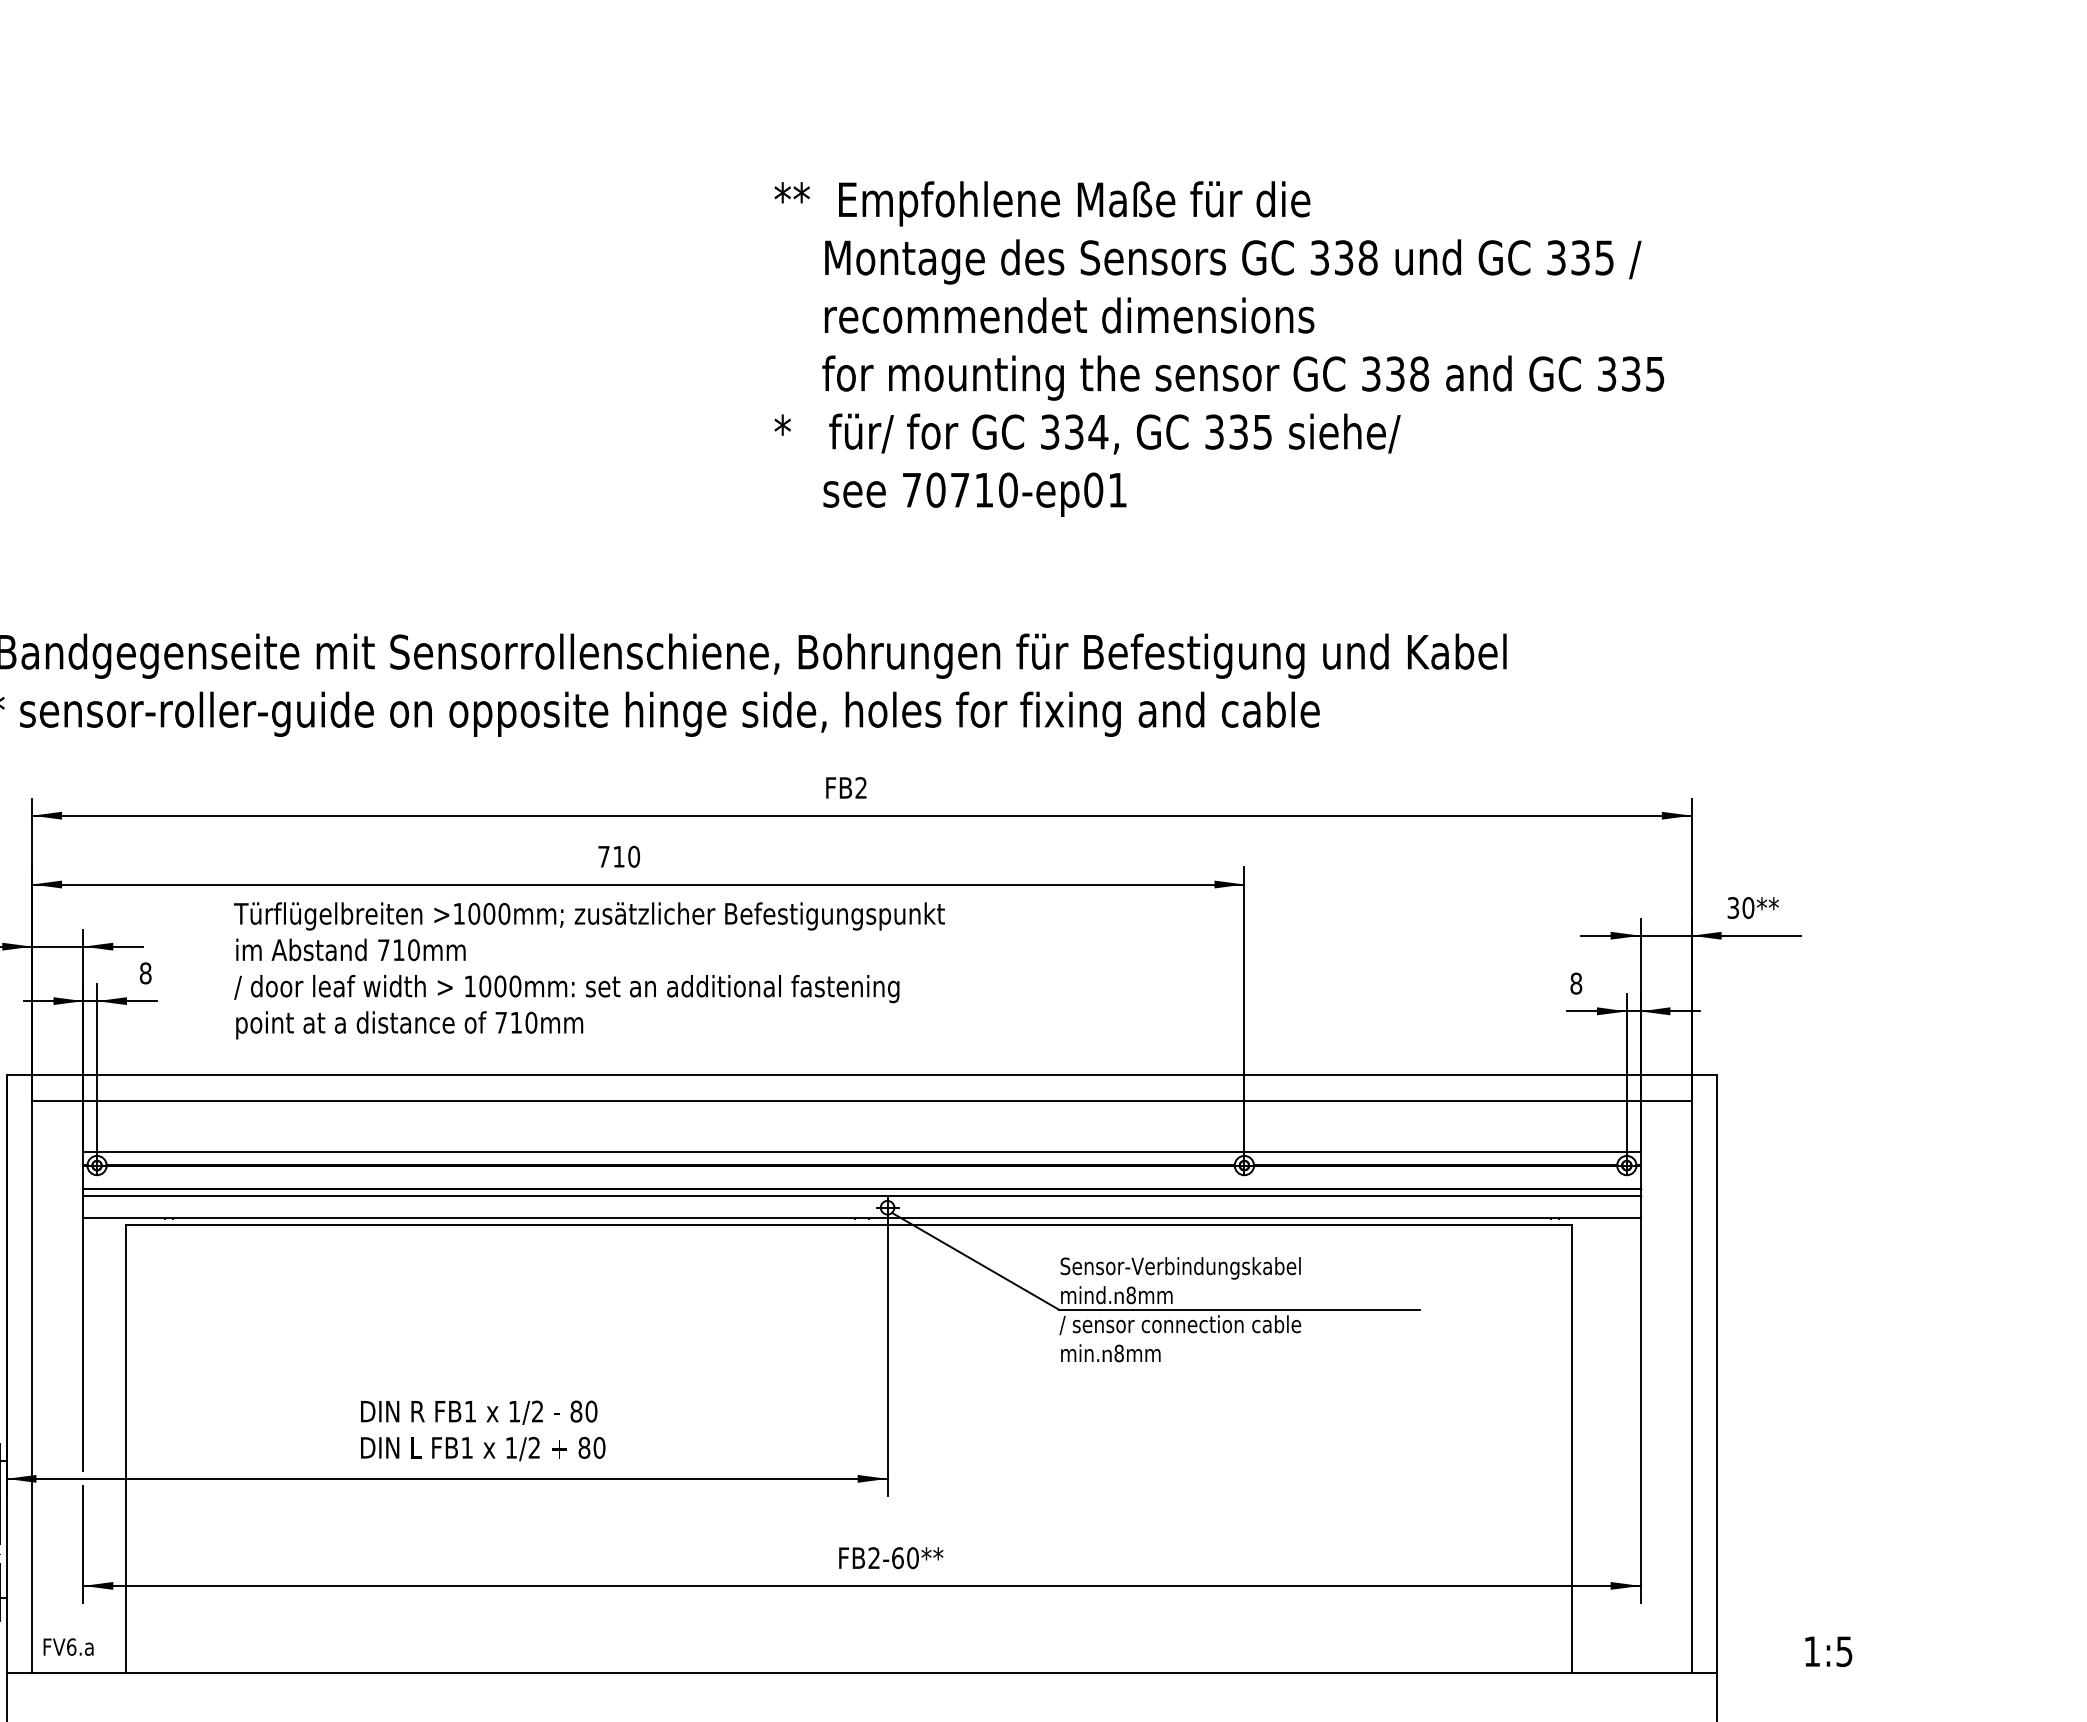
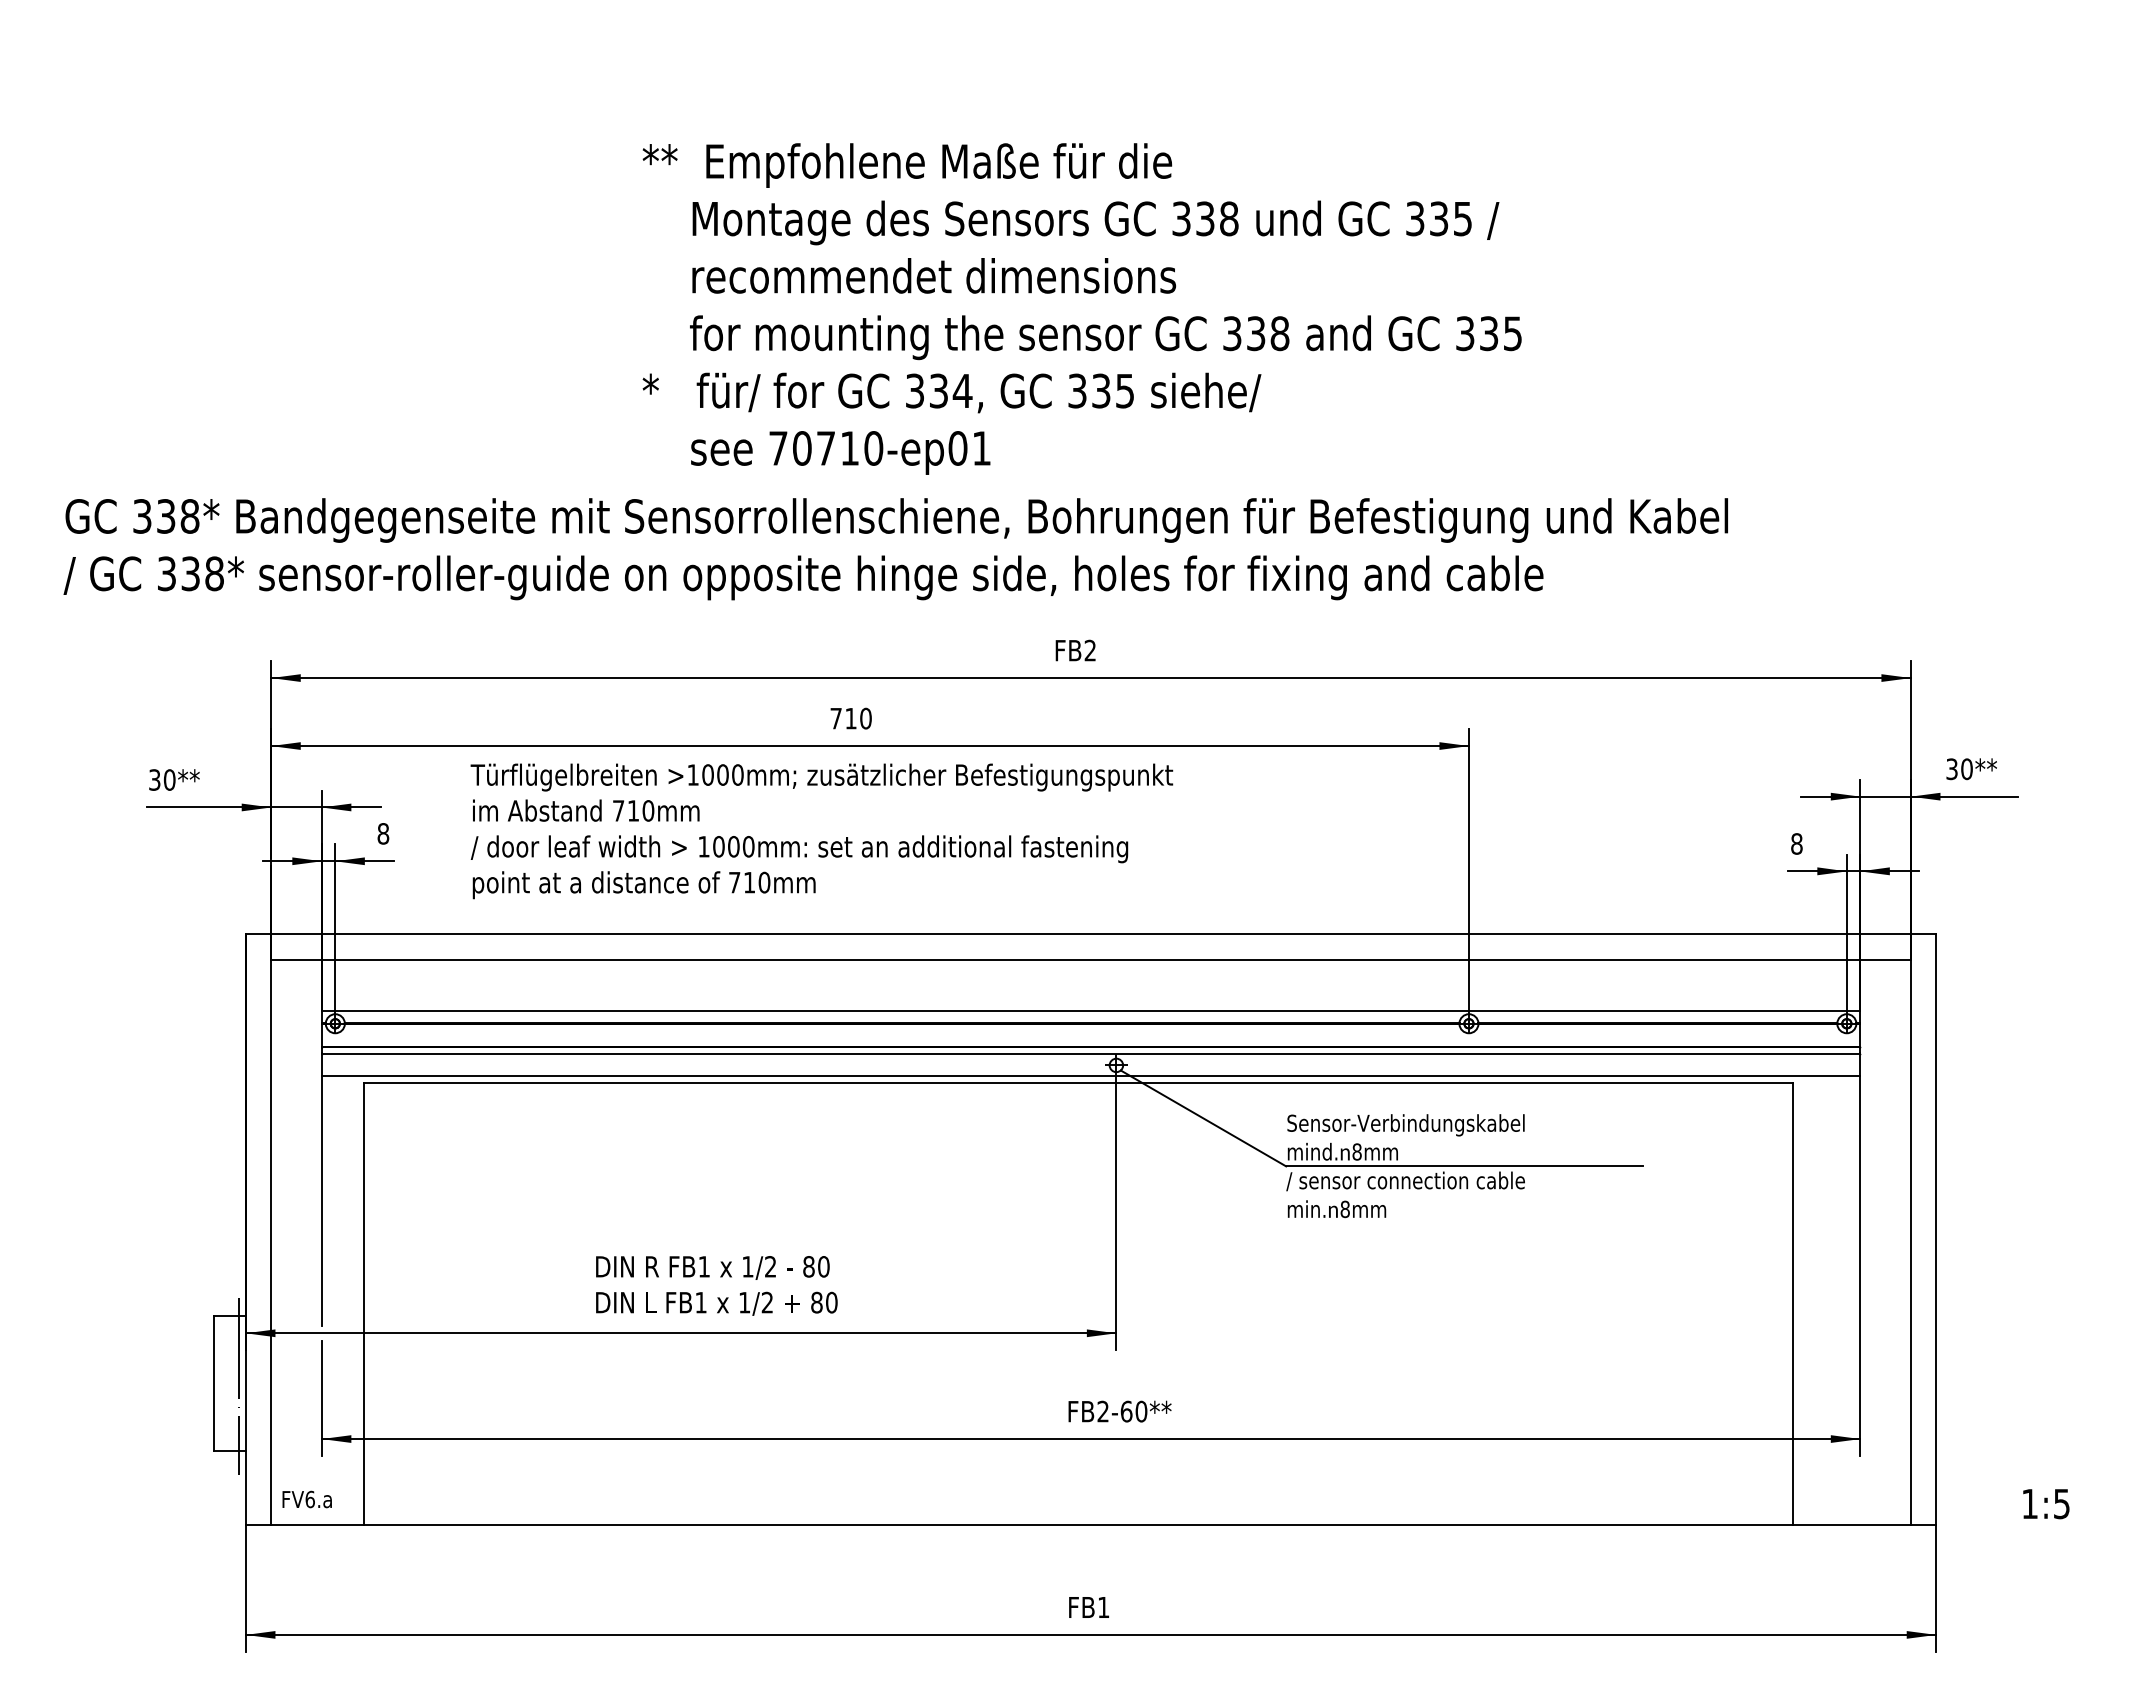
text: (1218, 348) -> (1081, 308), moved

